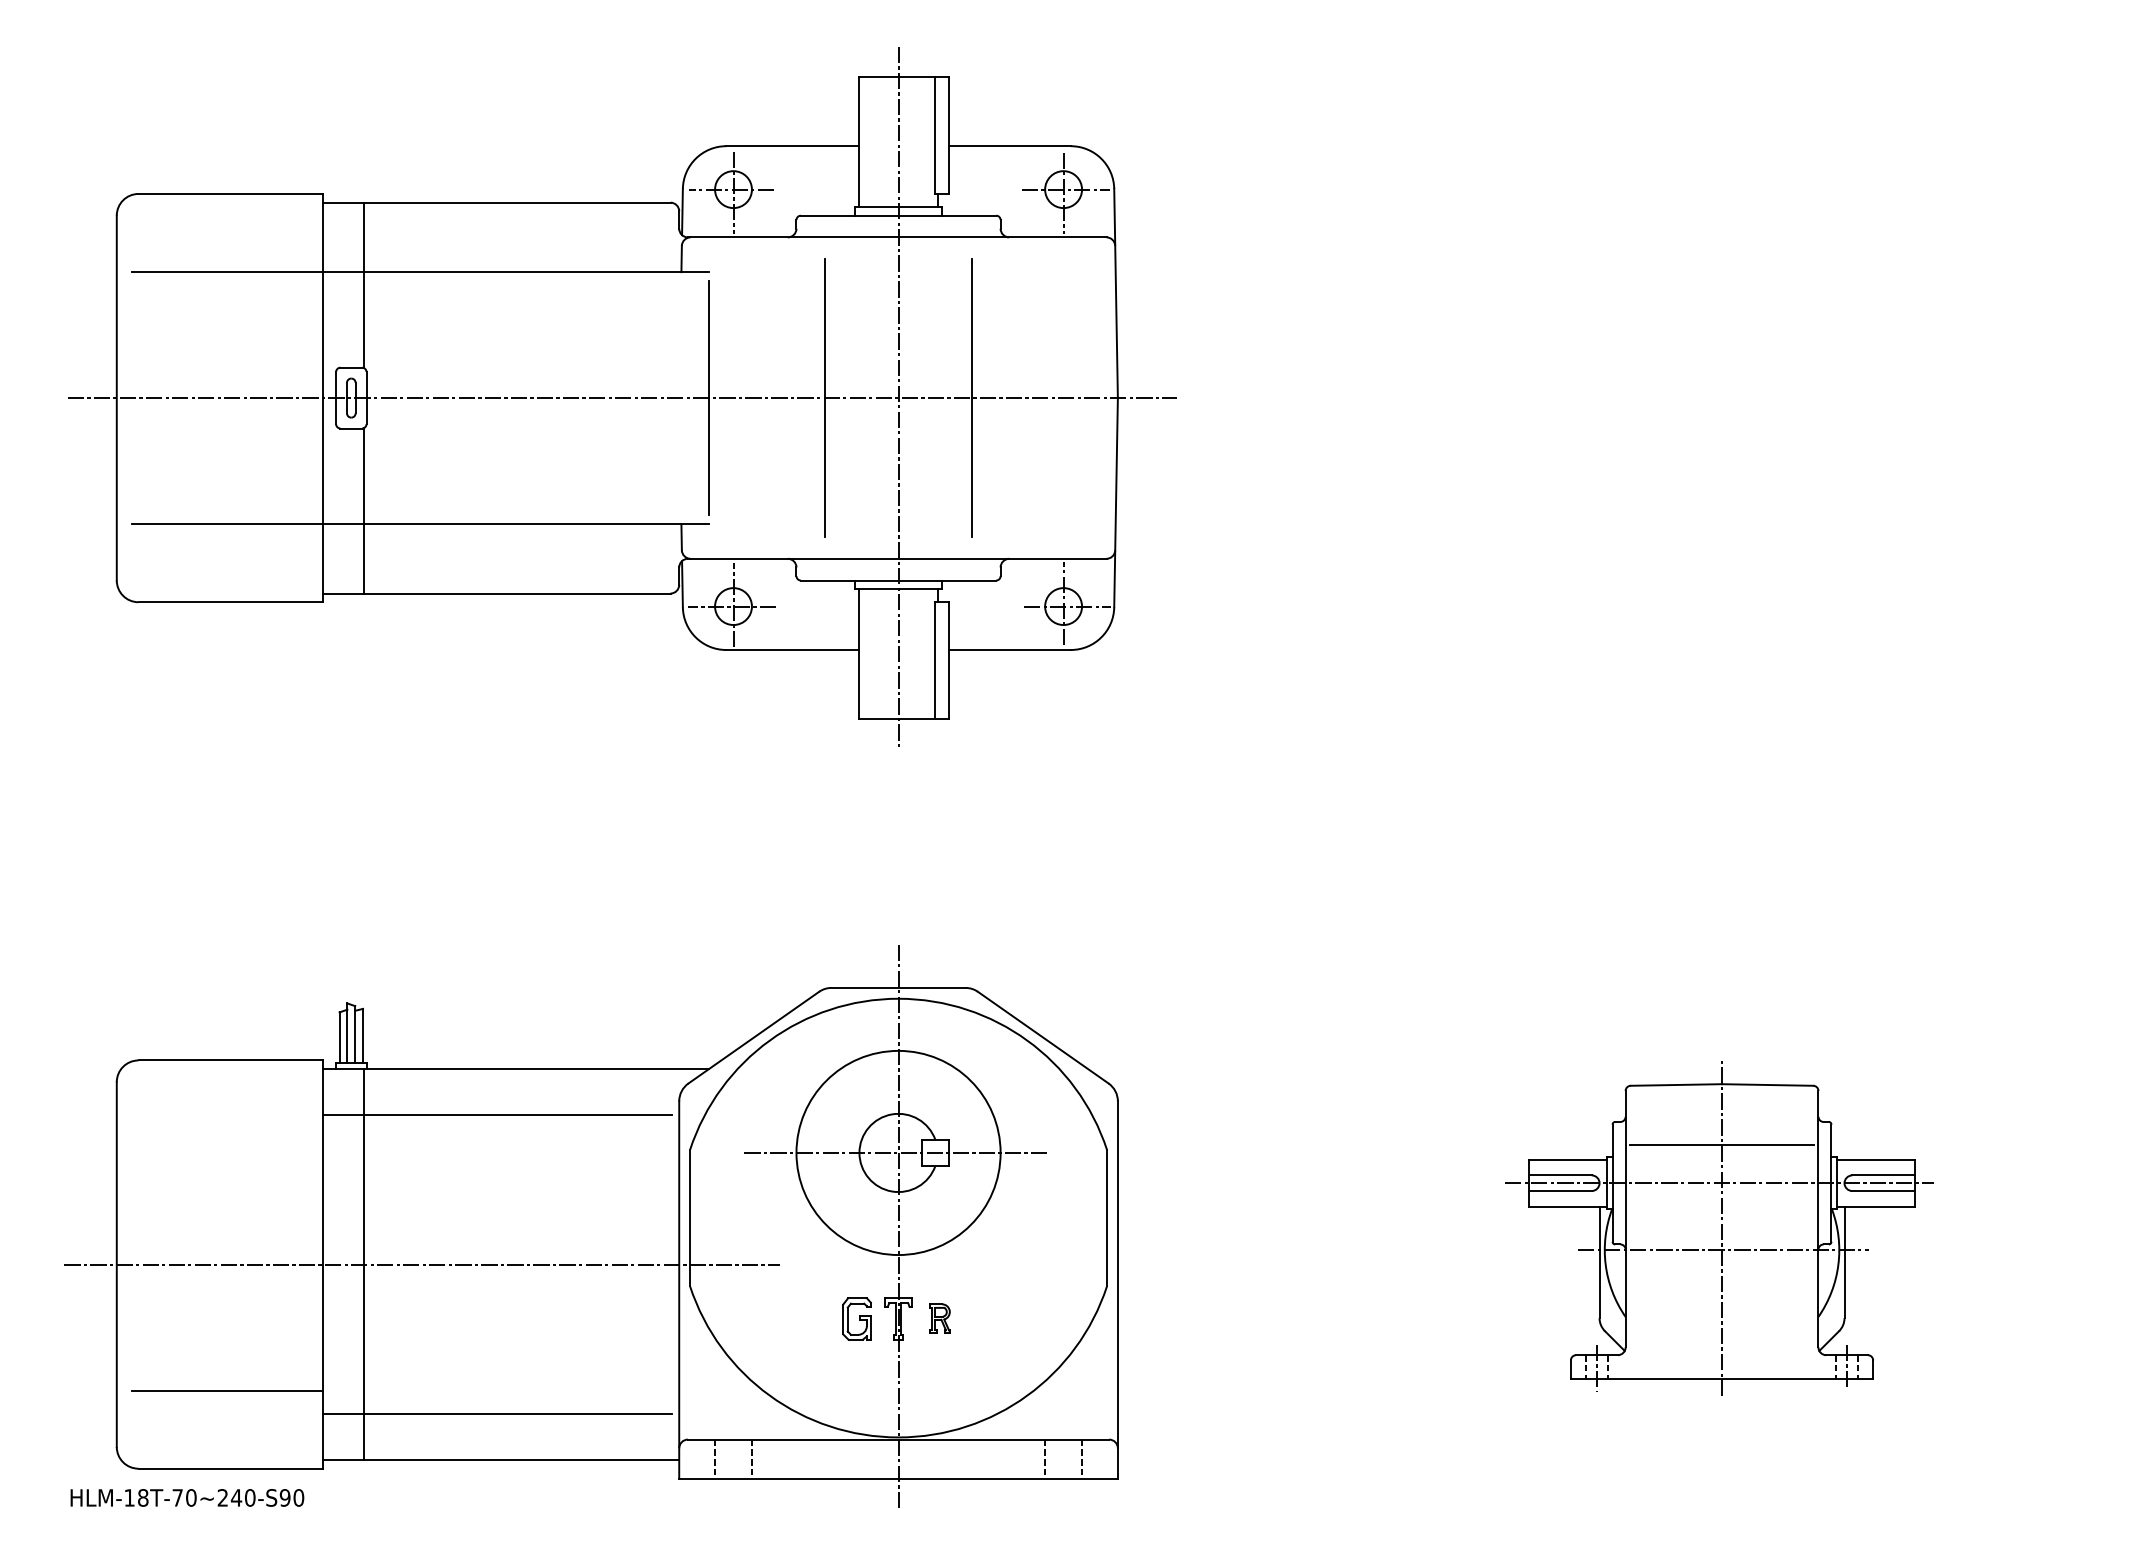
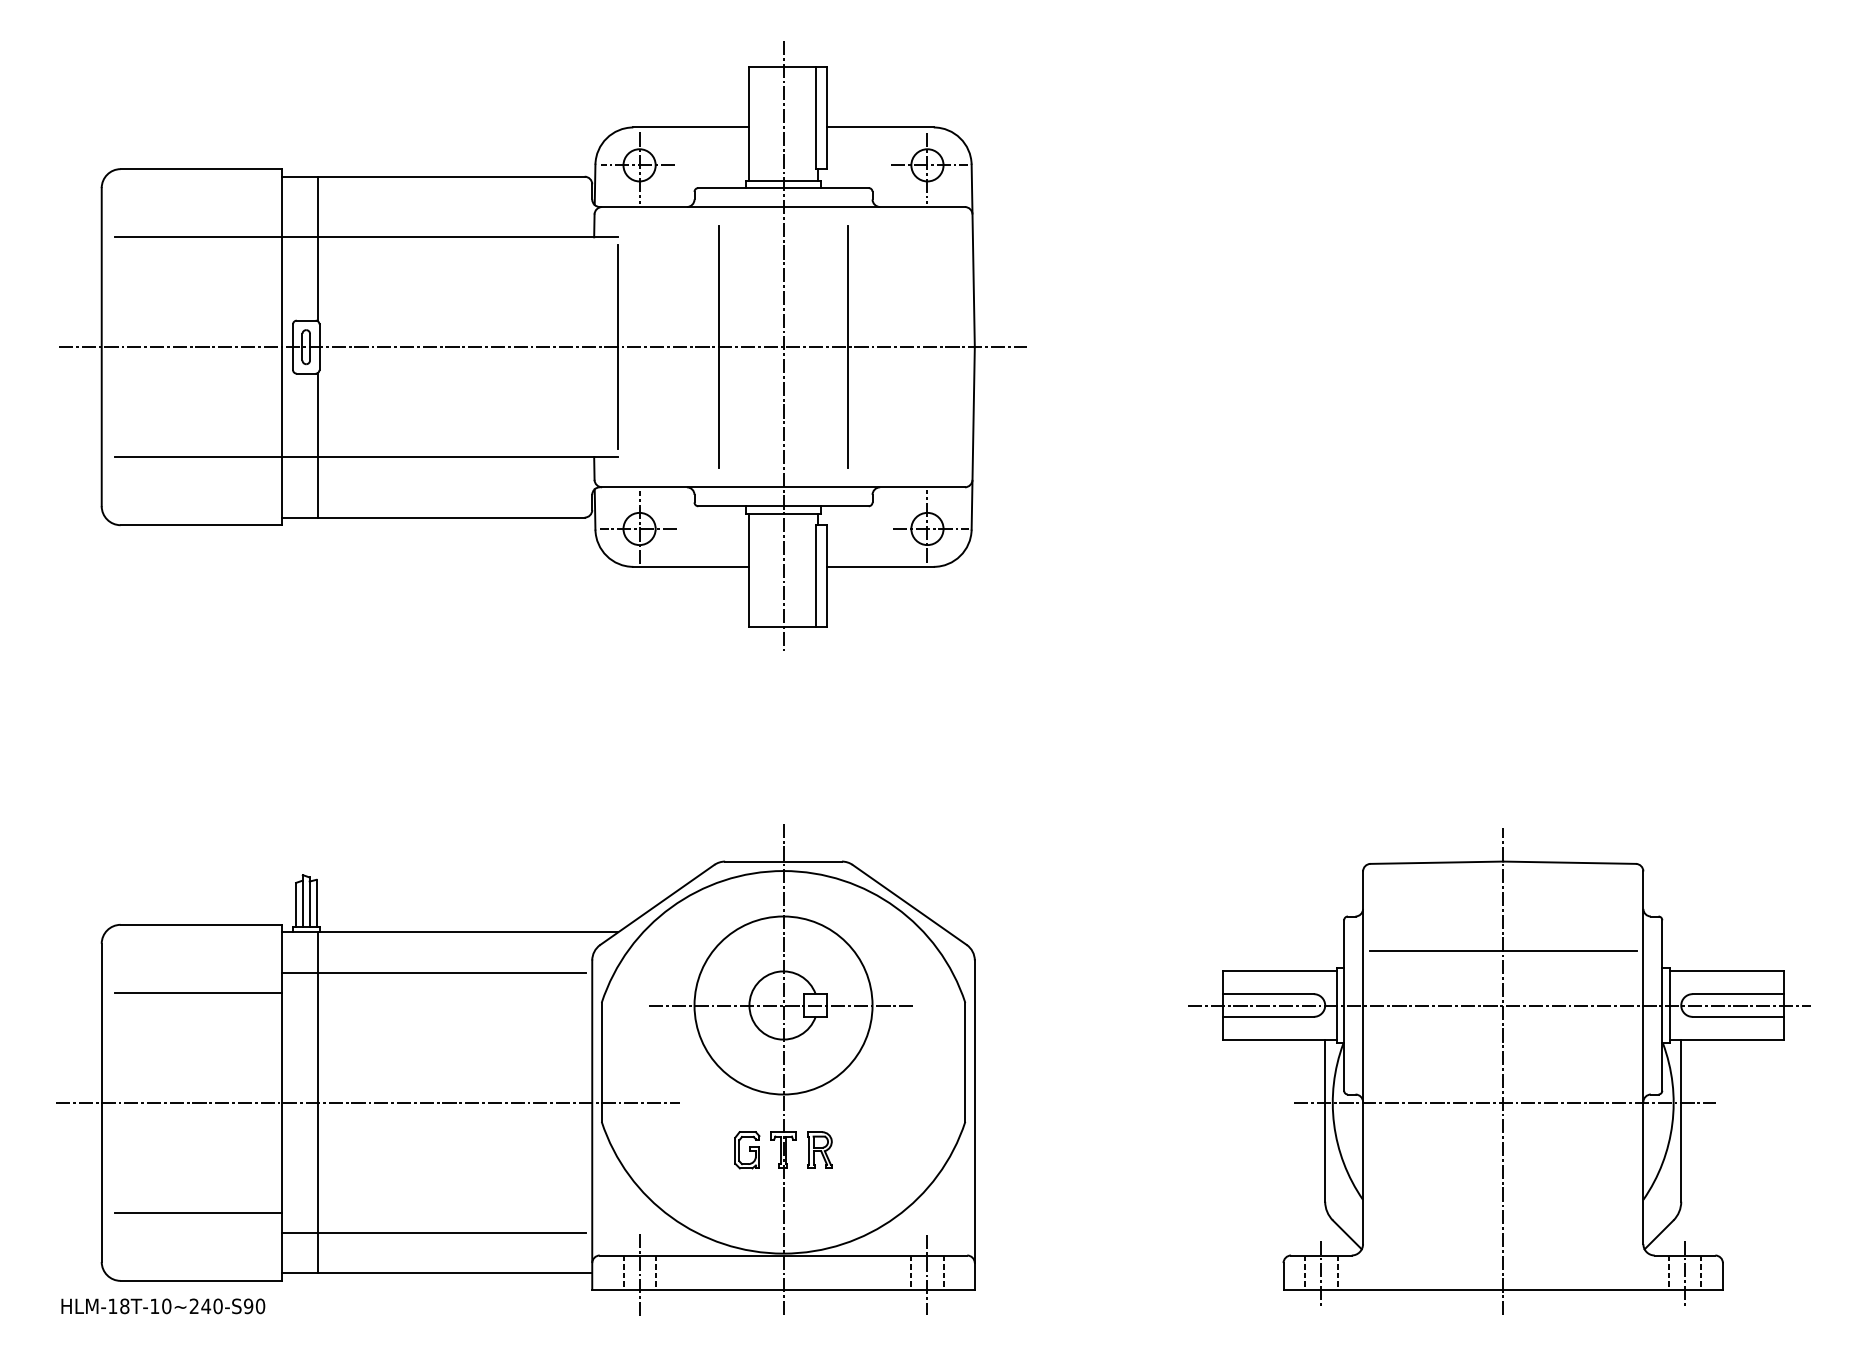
line: (227, 1139) -> (198, 993), added
part: (1719, 1228) -> (1499, 1071), size x1.67
part: (939, 1318) -> (819, 1149), size x1.43
line: (1063, 1461) -> (927, 1274), added
line: (733, 1462) -> (639, 1275), added
text: (177, 1496) -> (154, 1305), HLM-18T-70~240-S90 -> HLM-18T-10~240-S90

